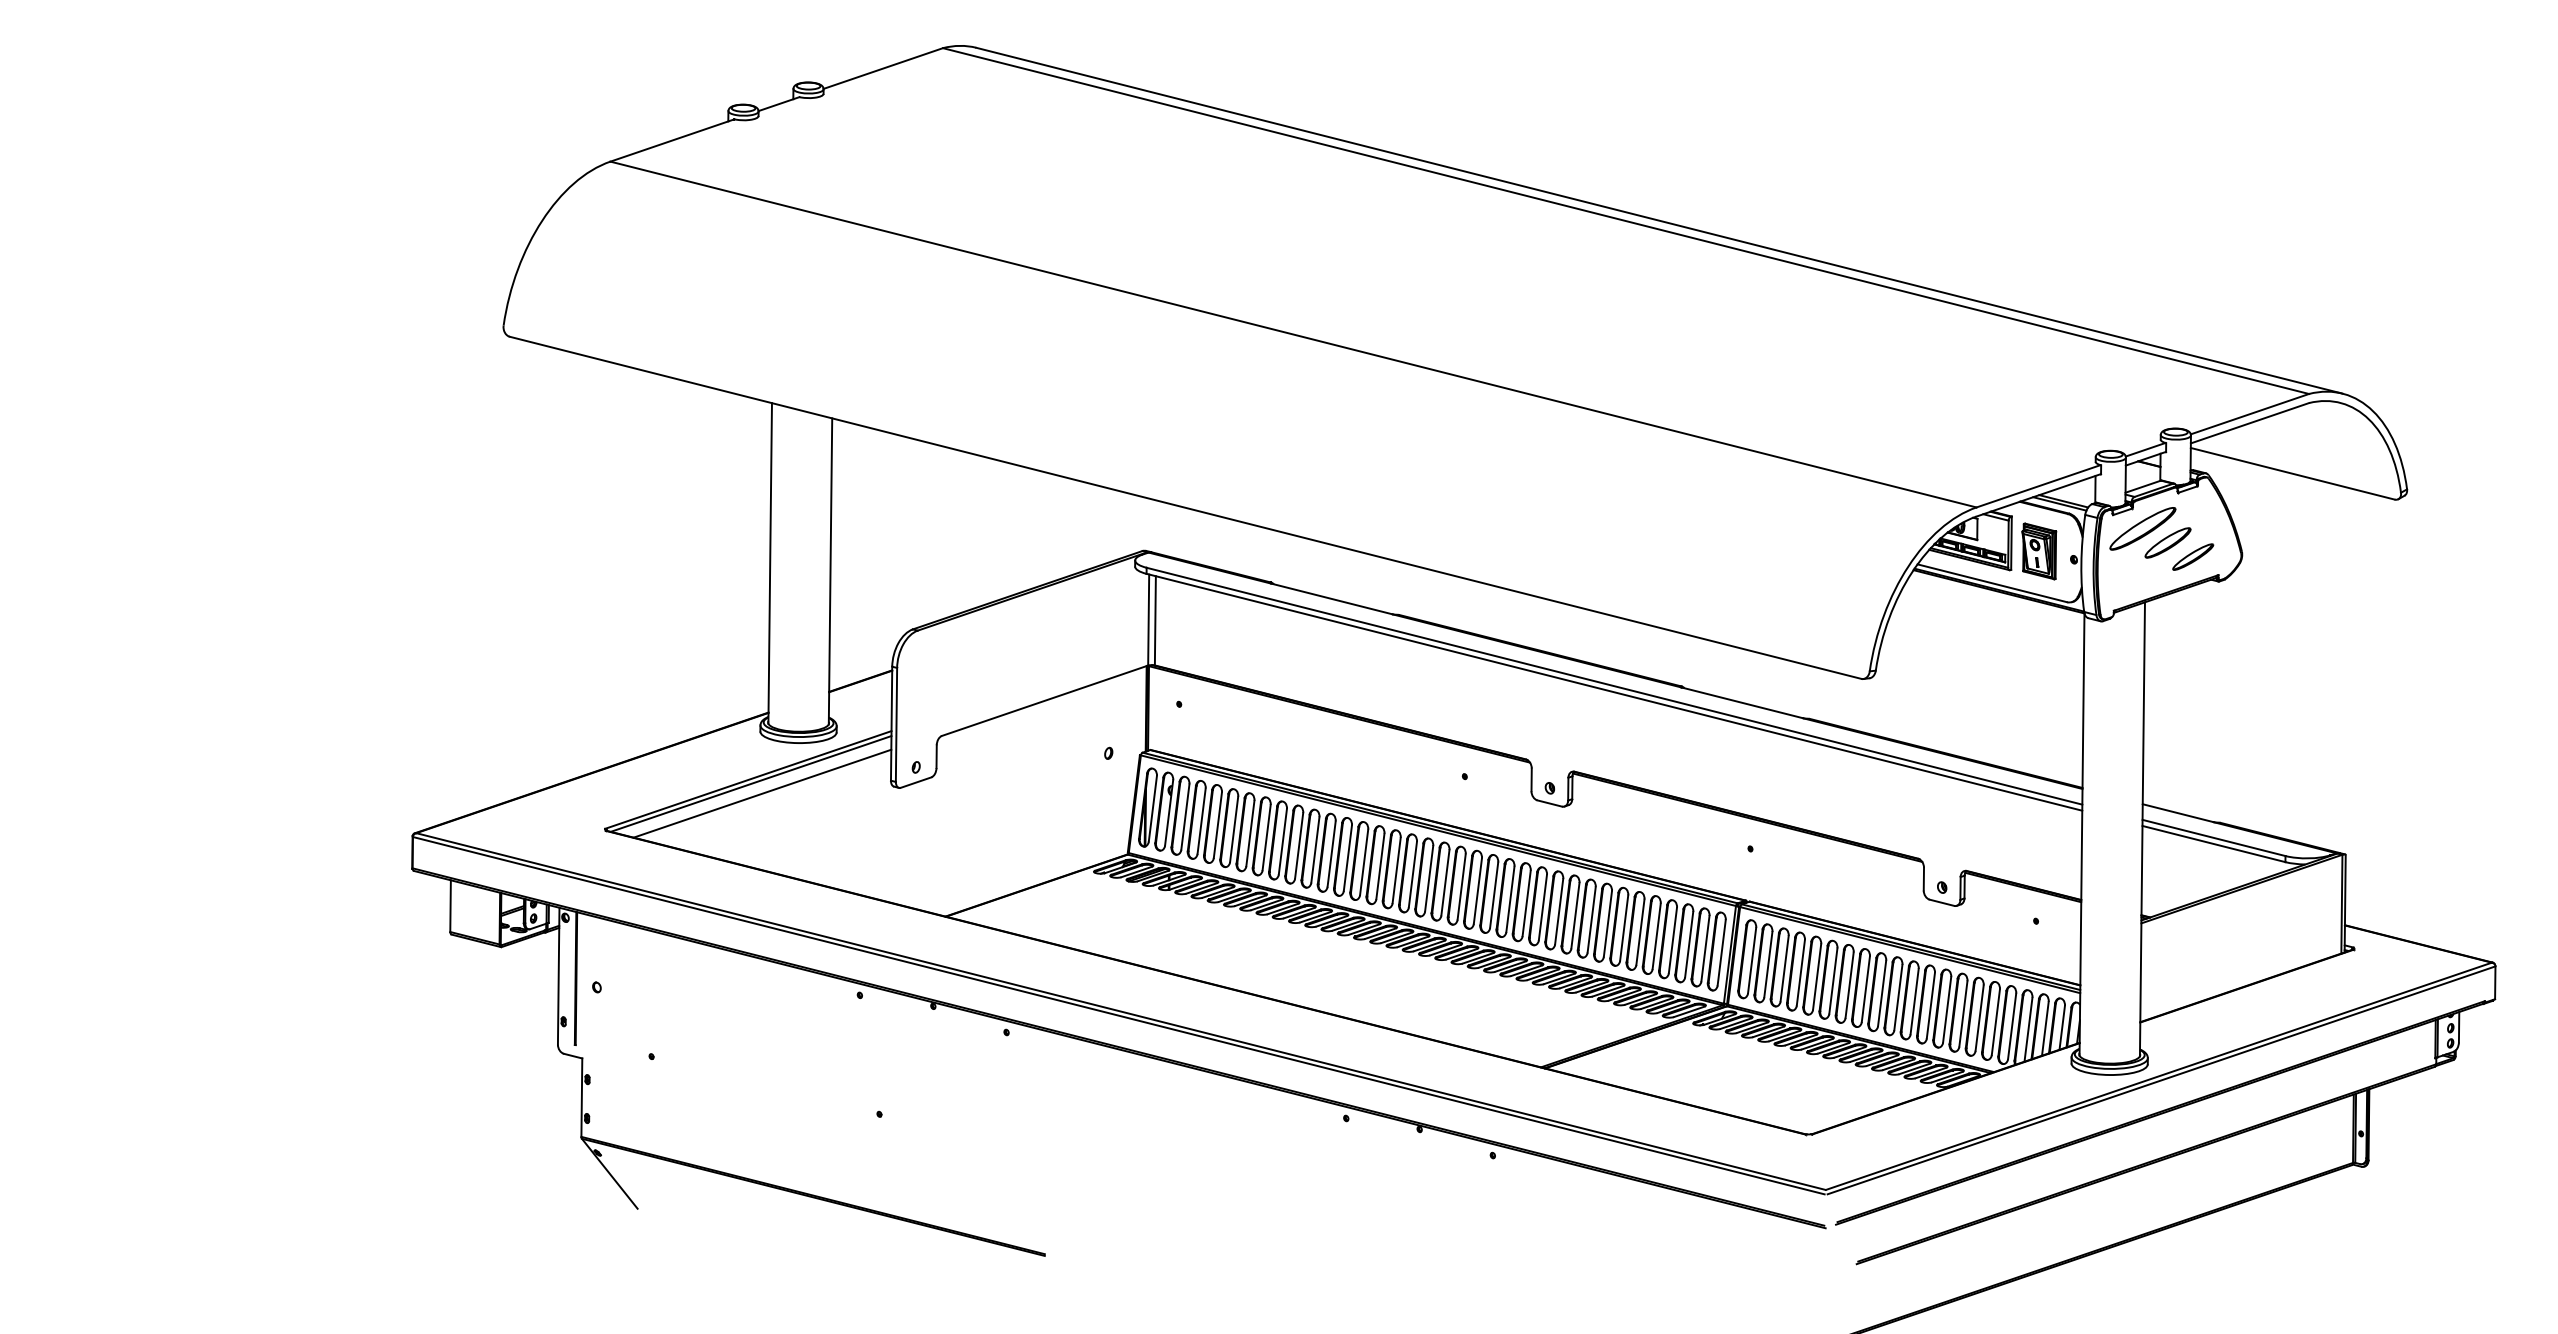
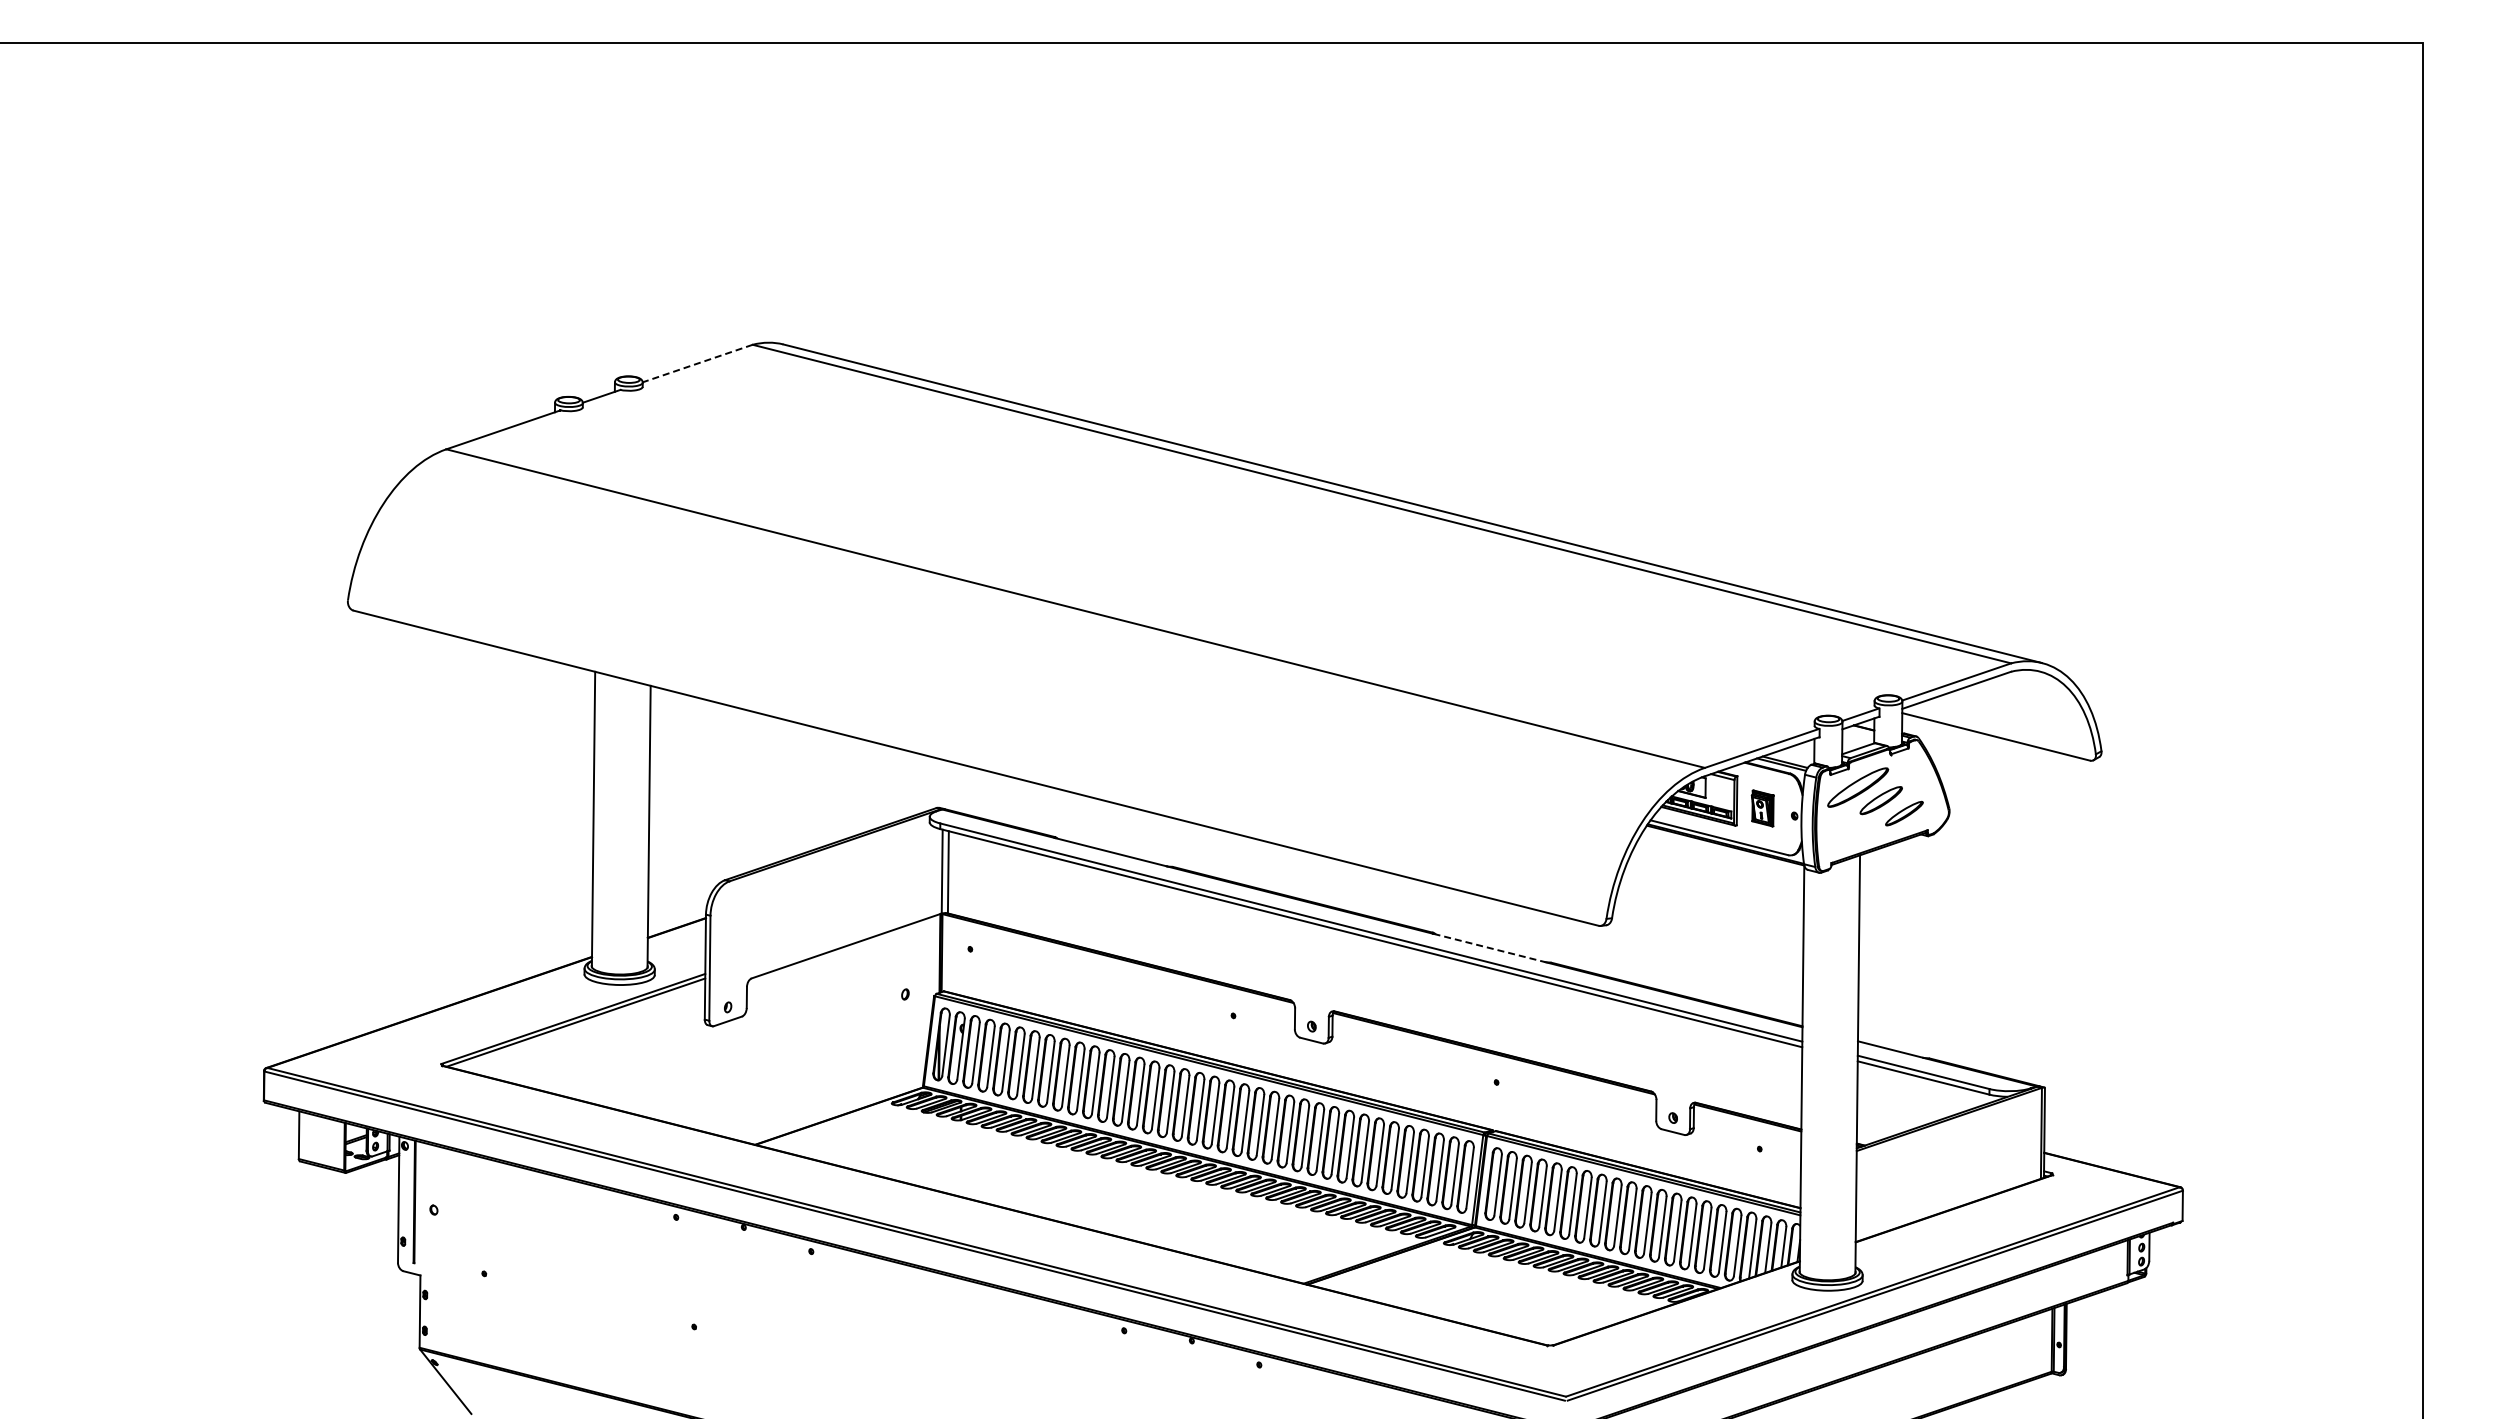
line: (883, 68) -> (697, 363), solid -> dashed
part: (2039, 551) -> (1762, 808), size x0.7
line: (1742, 703) -> (1489, 948), solid -> dashed
line: (762, 793) -> (586, 1031), removed

